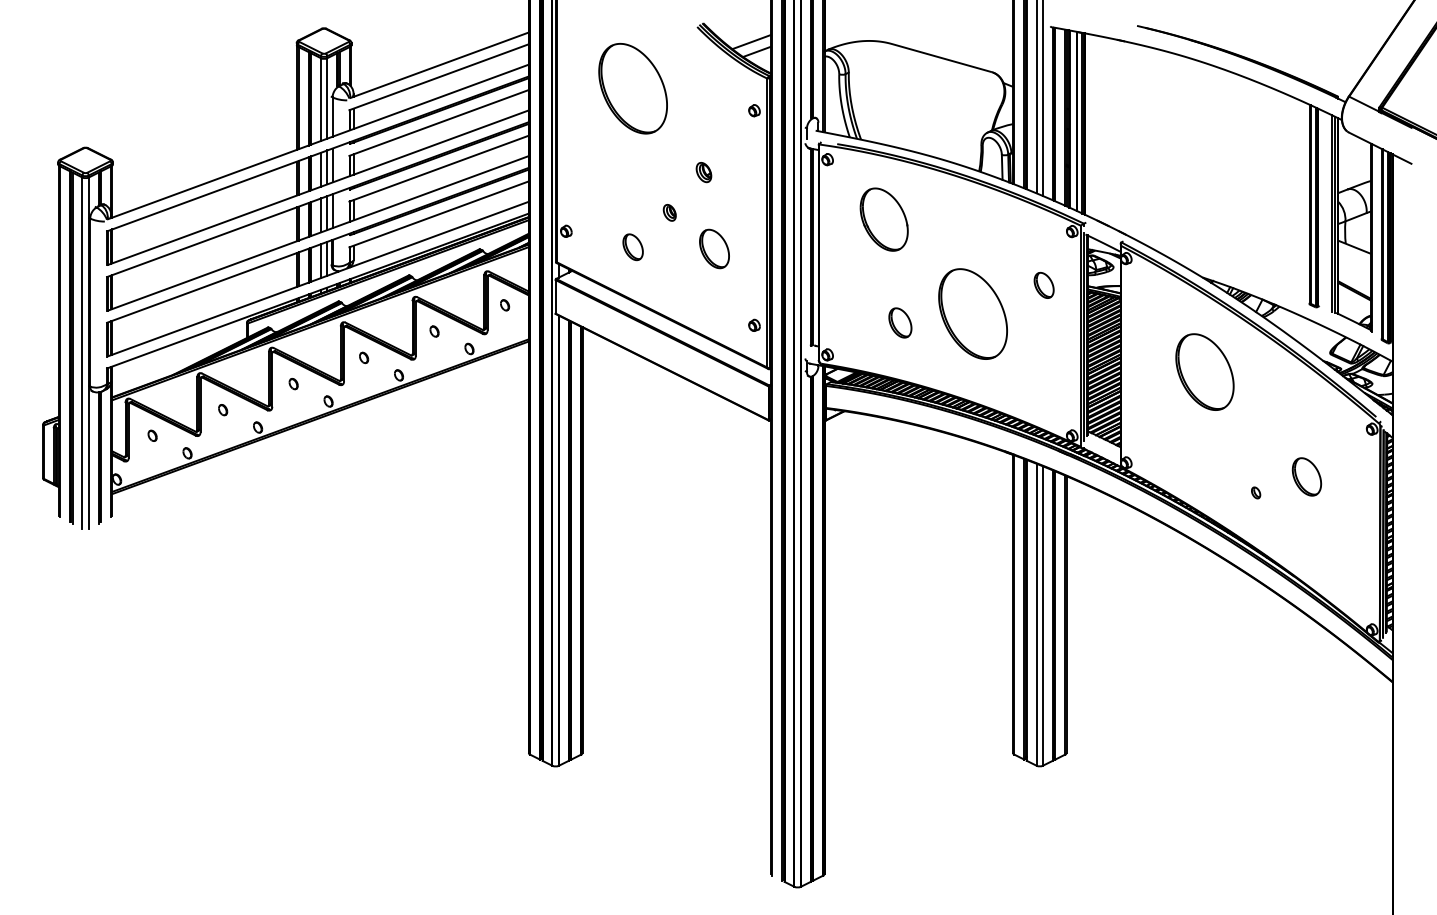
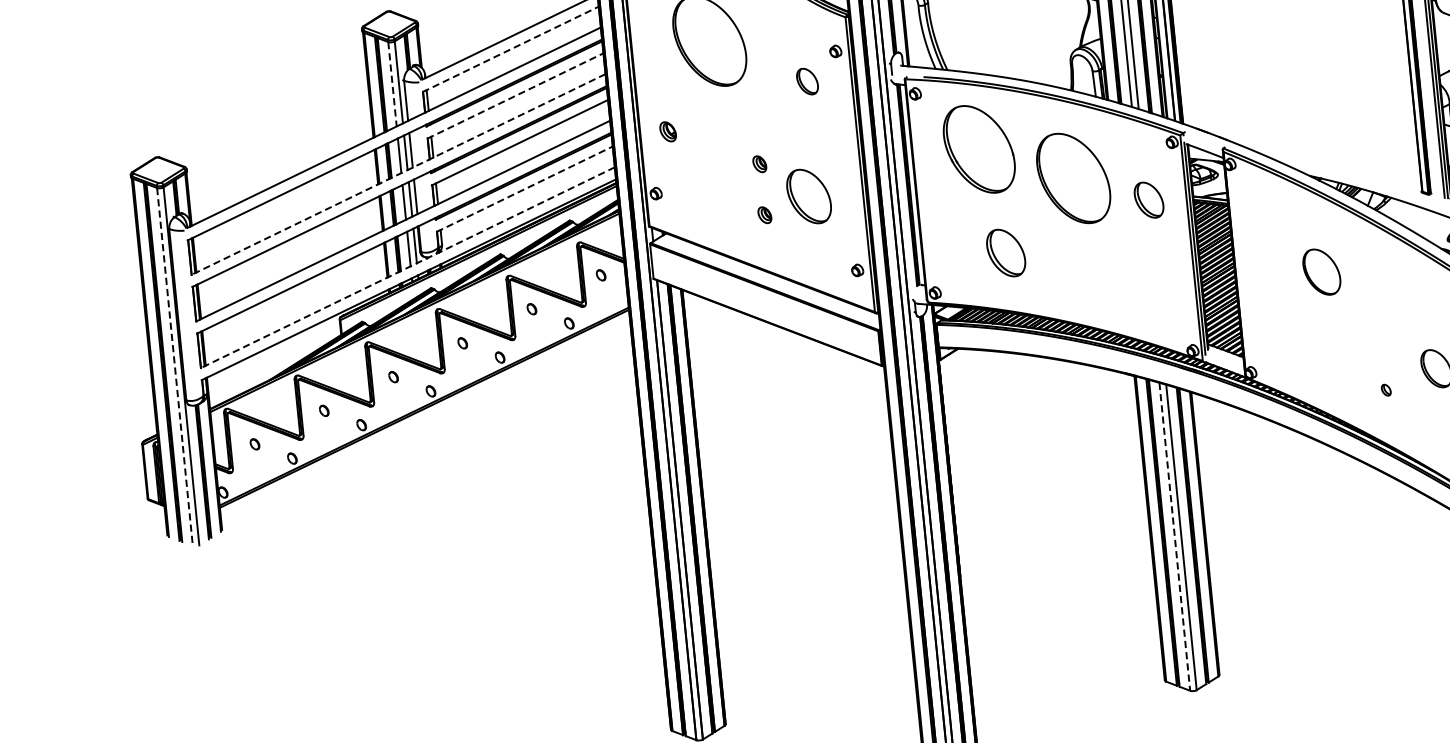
line: (439, 77) -> (511, 49), solid -> dashed
line: (320, 100) -> (392, 85), solid -> dashed
line: (439, 122) -> (515, 95), solid -> dashed
part: (703, 172) -> (667, 131), moved
line: (317, 187) -> (397, 174), solid -> dashed
line: (439, 214) -> (525, 189), solid -> dashed
part: (883, 219) -> (978, 149), size x1.4
part: (632, 247) -> (806, 81), moved
part: (714, 248) -> (809, 196), size x1.4
part: (669, 262) -> (764, 214), added
line: (317, 279) -> (407, 268), solid -> dashed
part: (1043, 285) -> (1148, 200), size x1.4
part: (972, 313) -> (1072, 177), moved
part: (900, 322) -> (1006, 252), size x1.6
line: (82, 353) -> (175, 367), solid -> dashed
part: (1204, 371) -> (1321, 271), size x0.6
line: (1036, 614) -> (1174, 536), solid -> dashed

